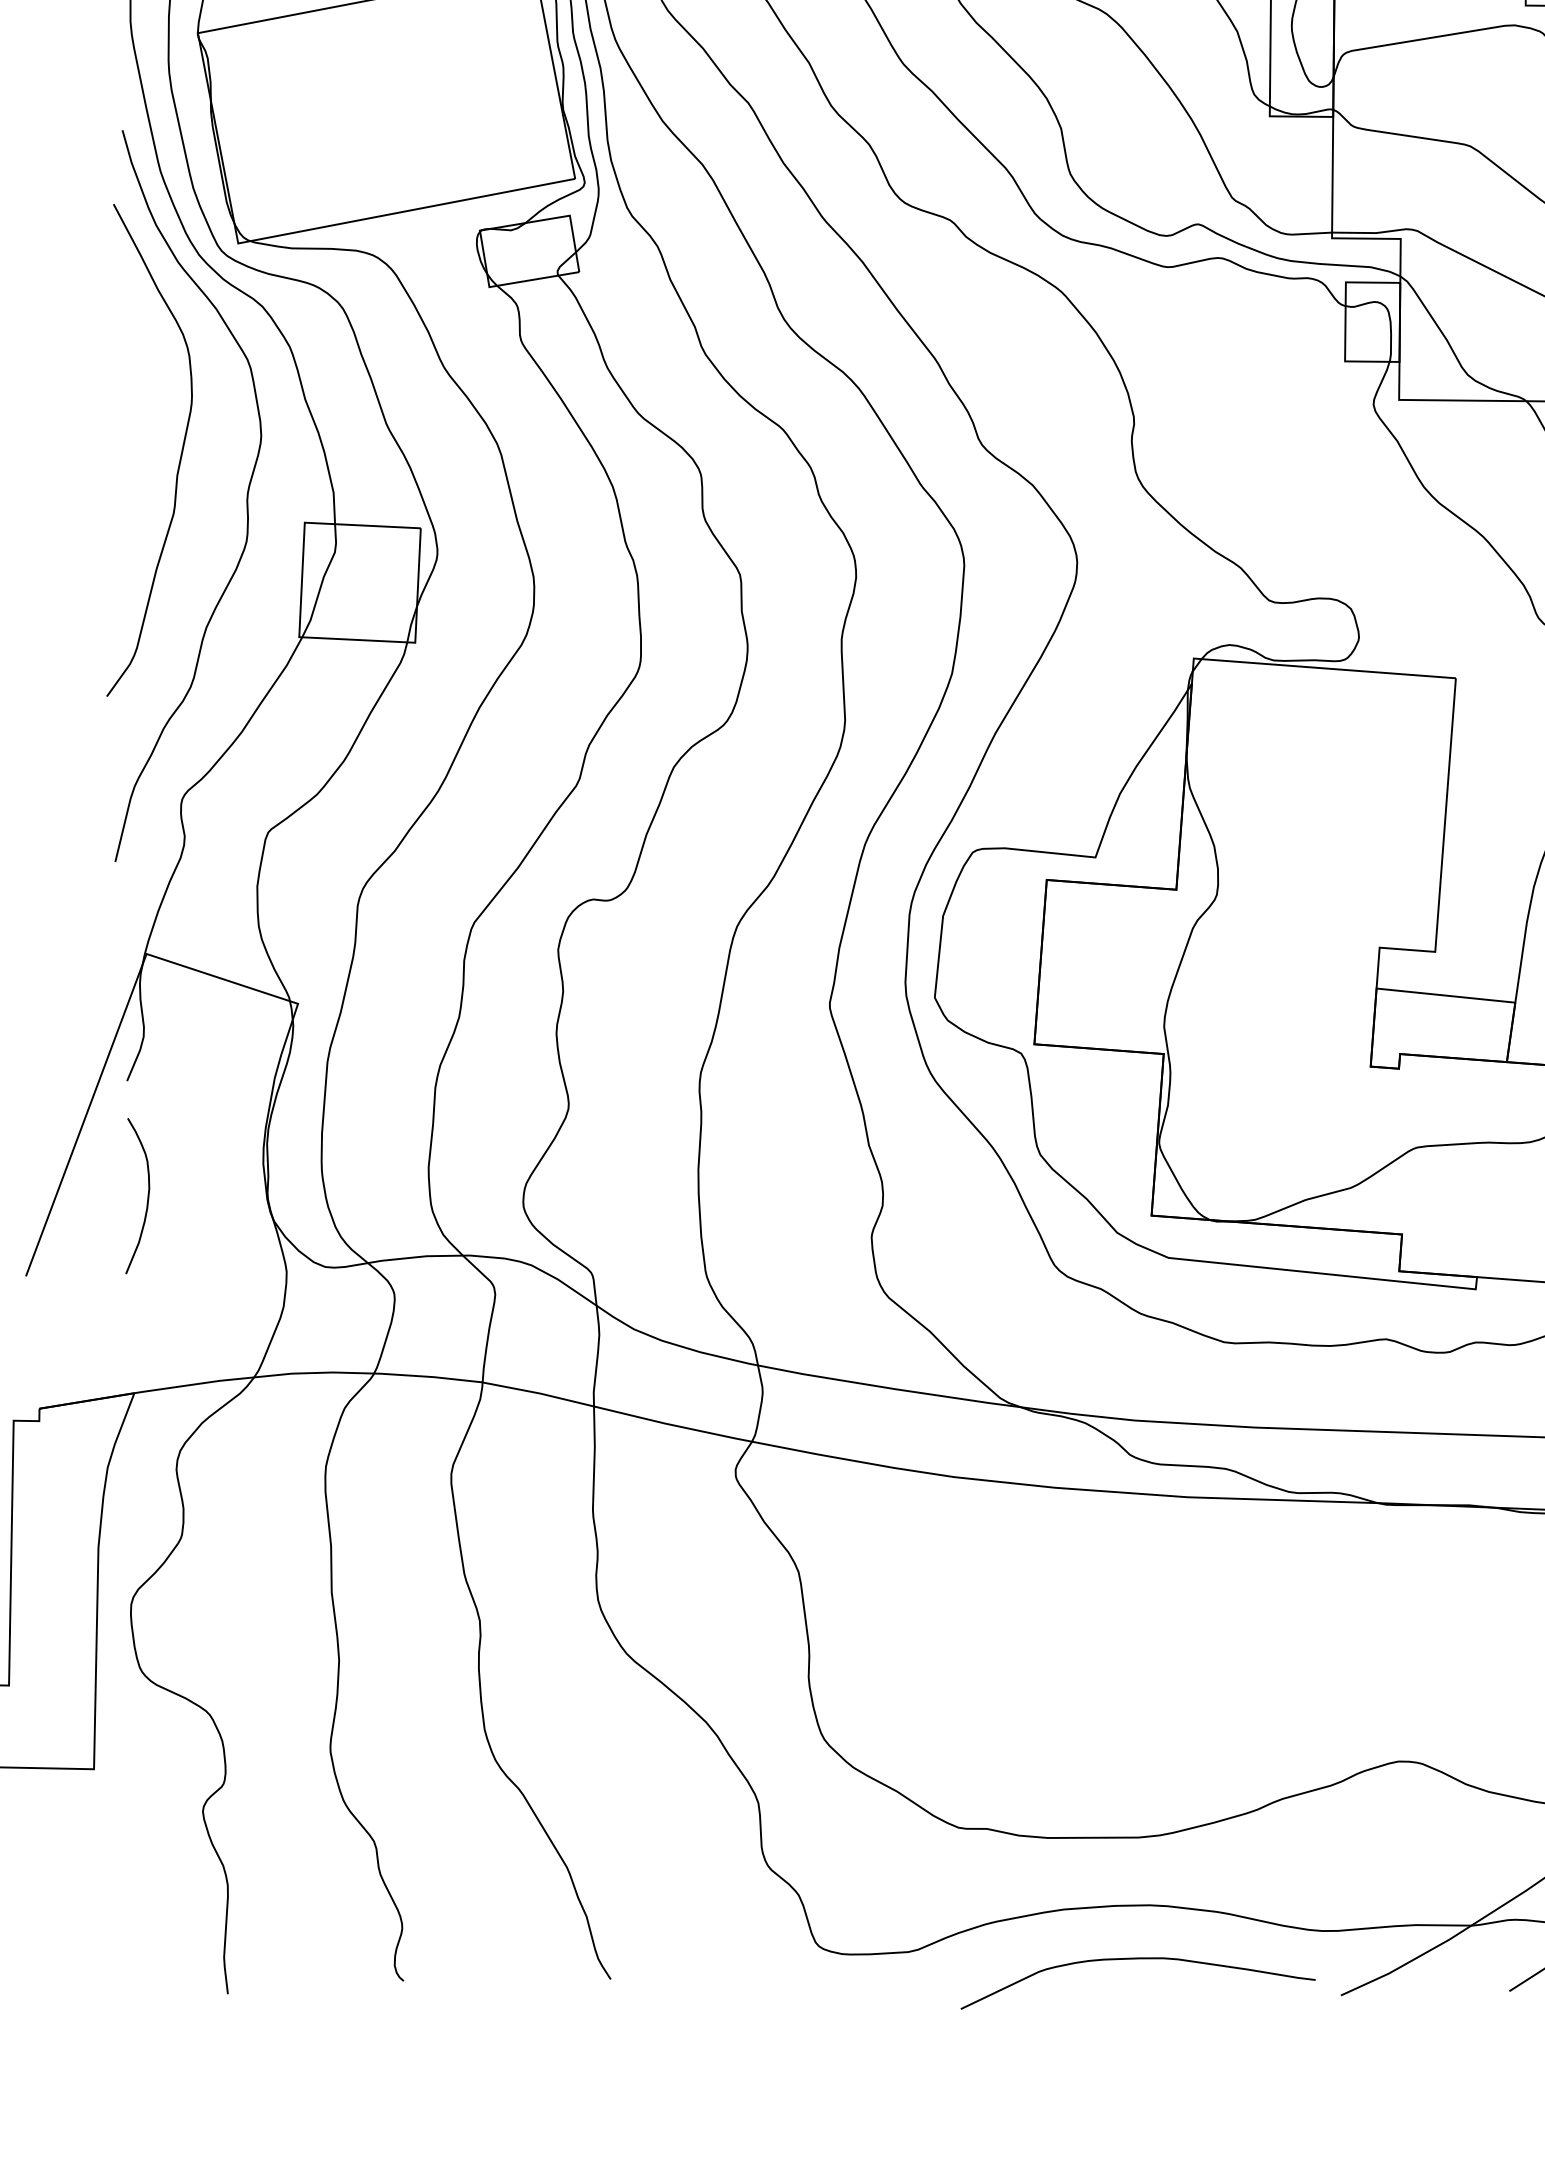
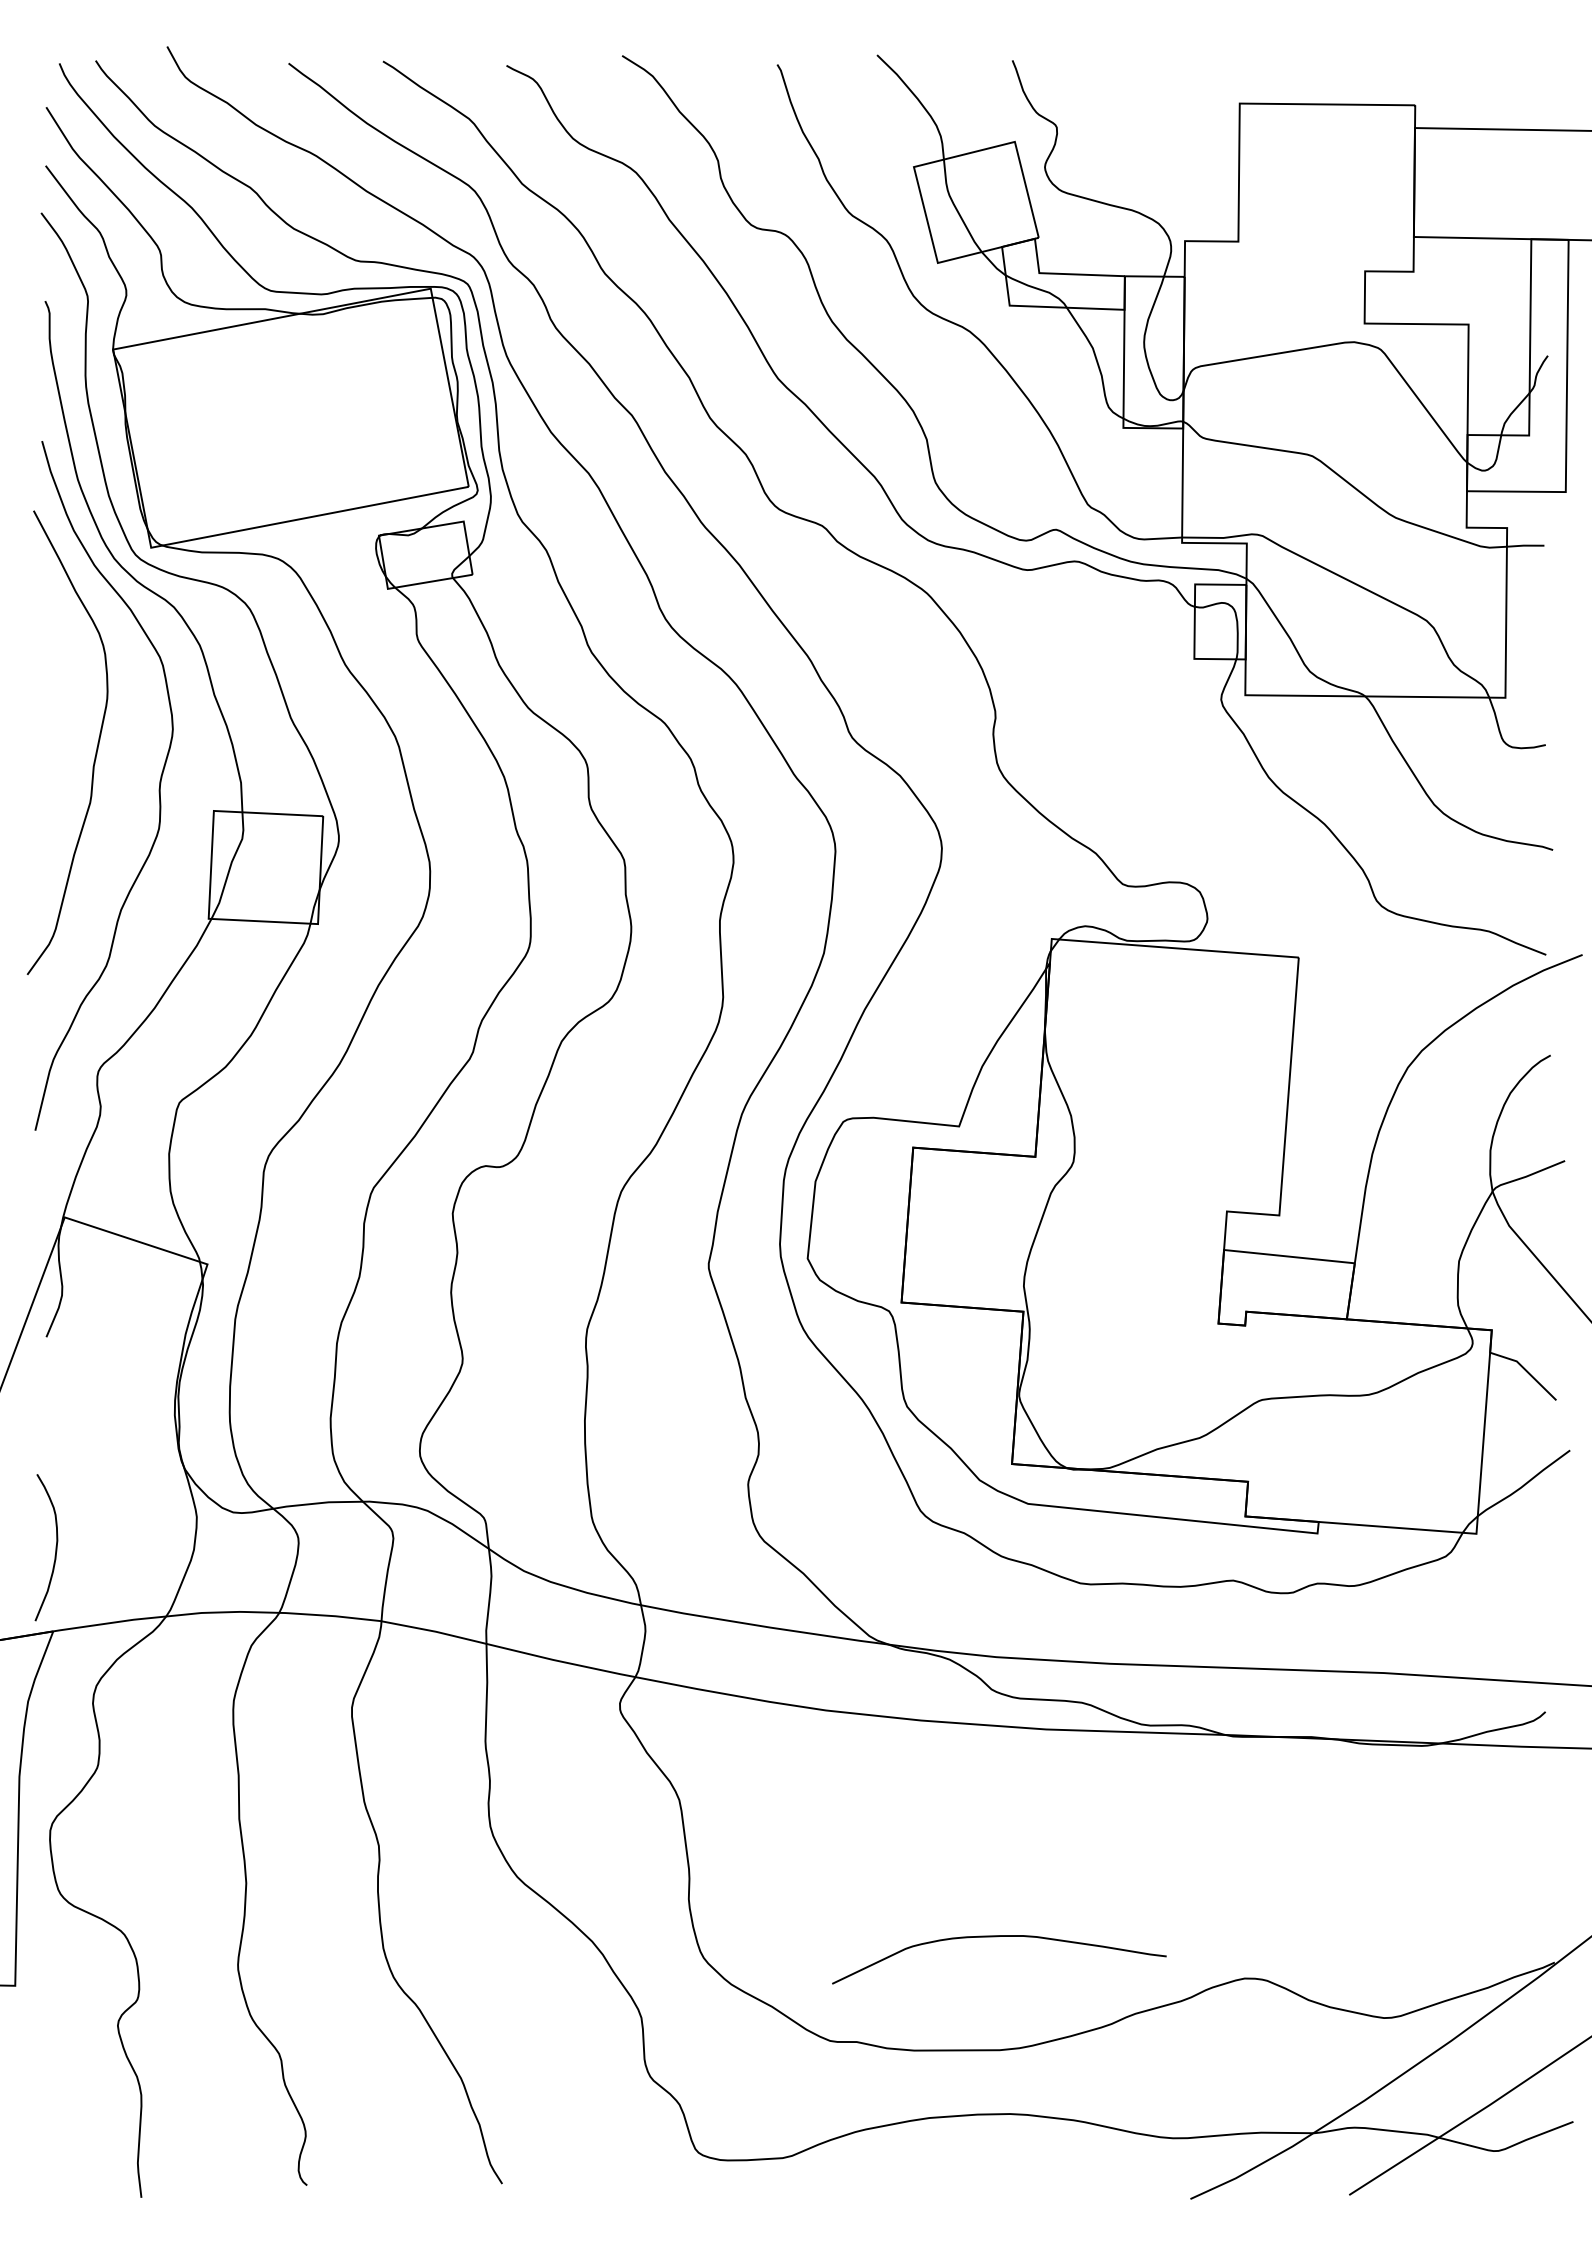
curve: (147, 1195) -> (55, 1547), moved
curve: (1136, 1959) -> (997, 1937), moved

